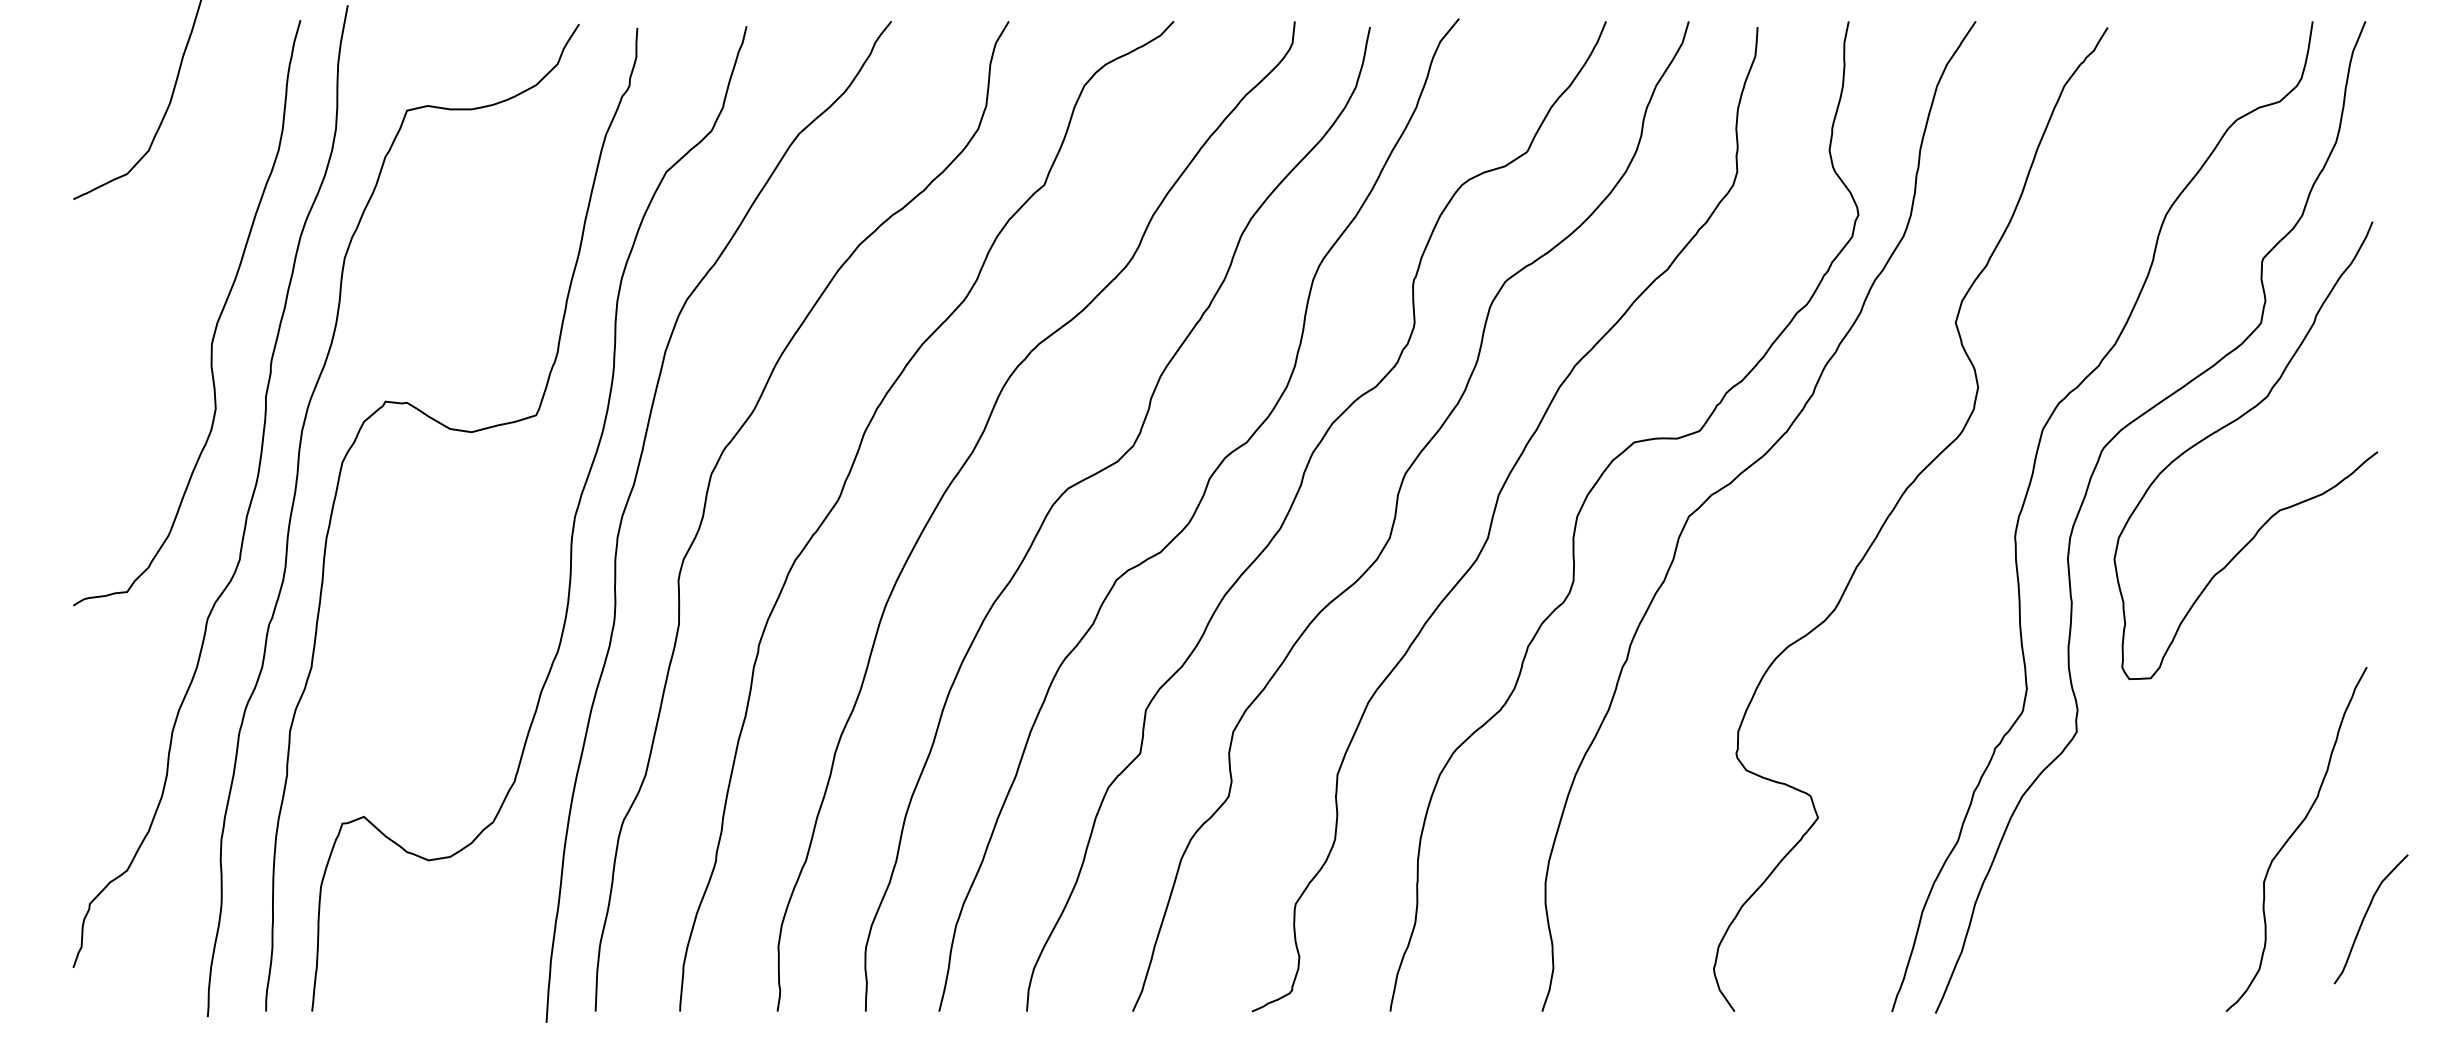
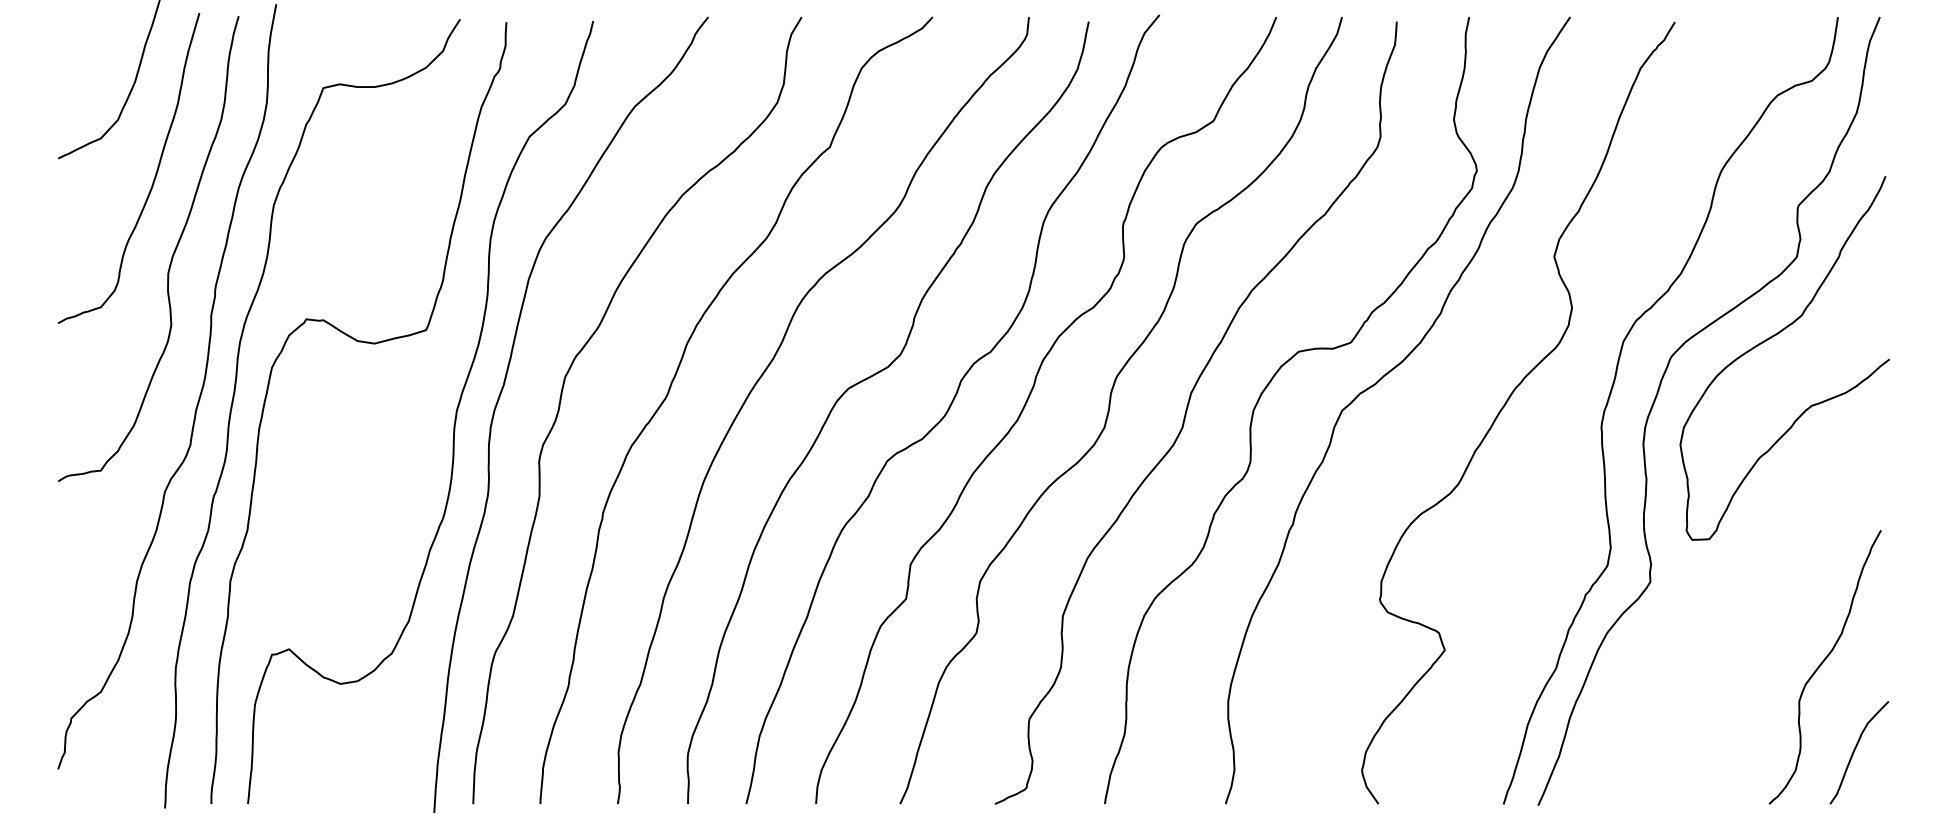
curve: (194, 221) -> (154, 176), added
curve: (2366, 916) -> (1855, 750), moved

